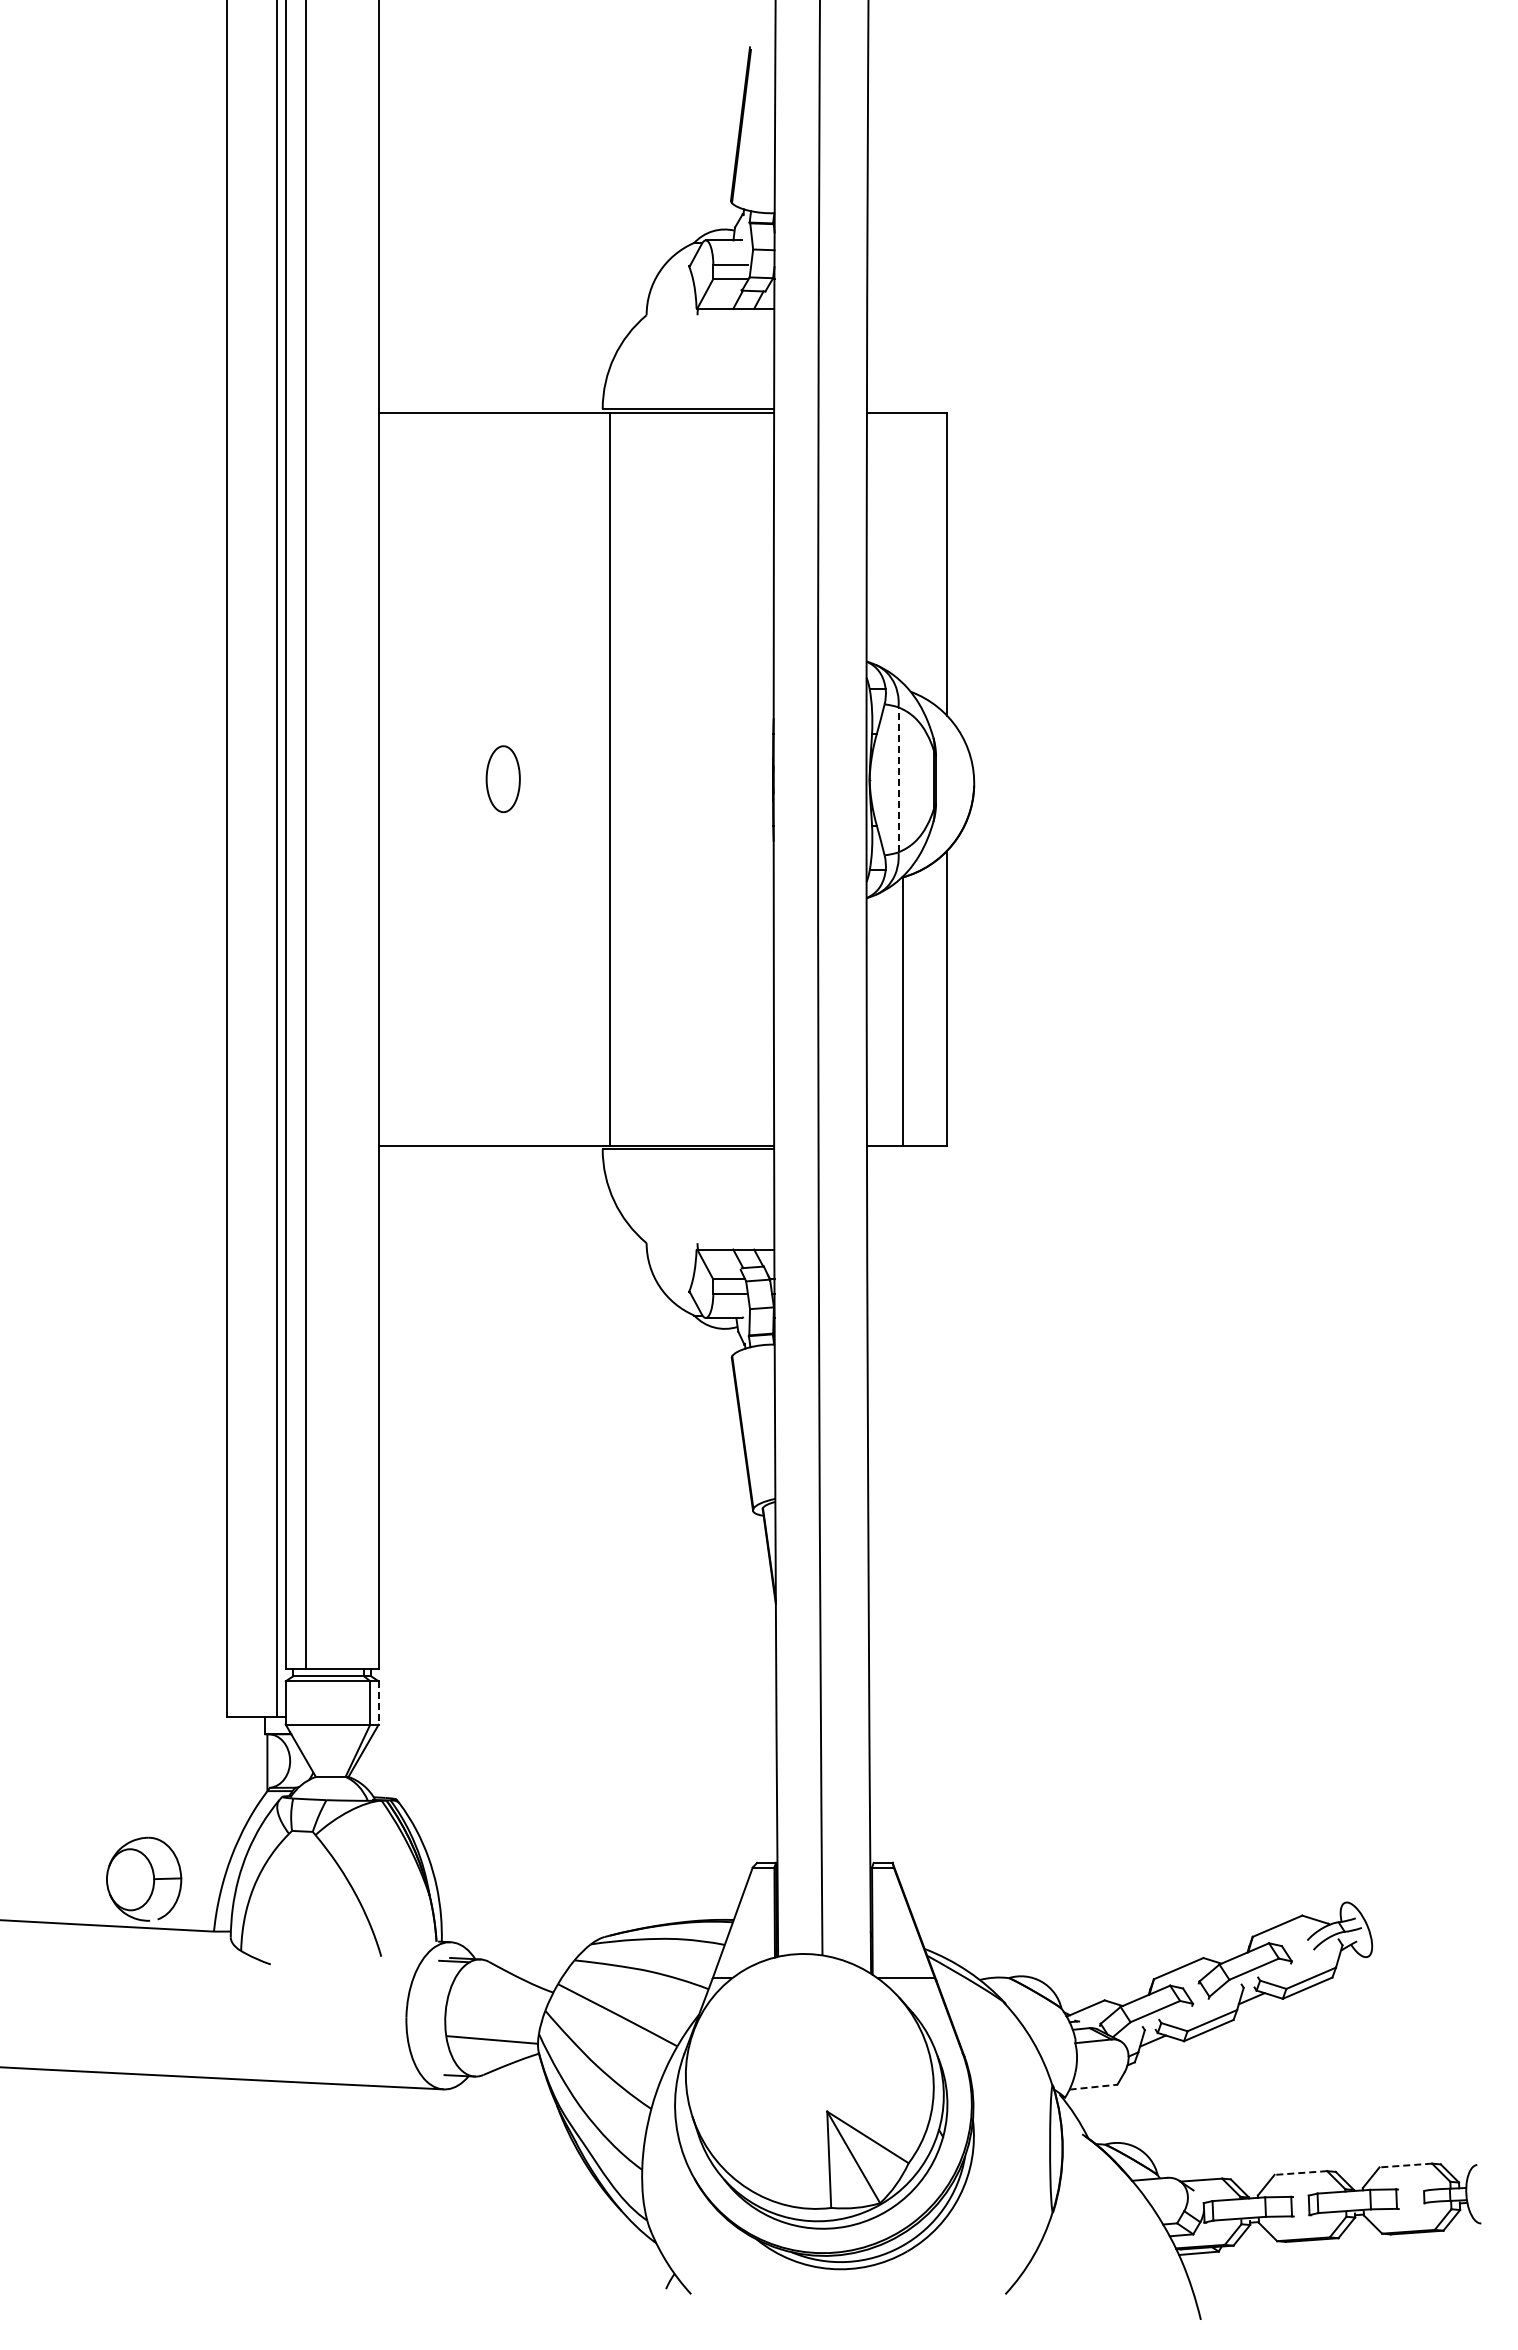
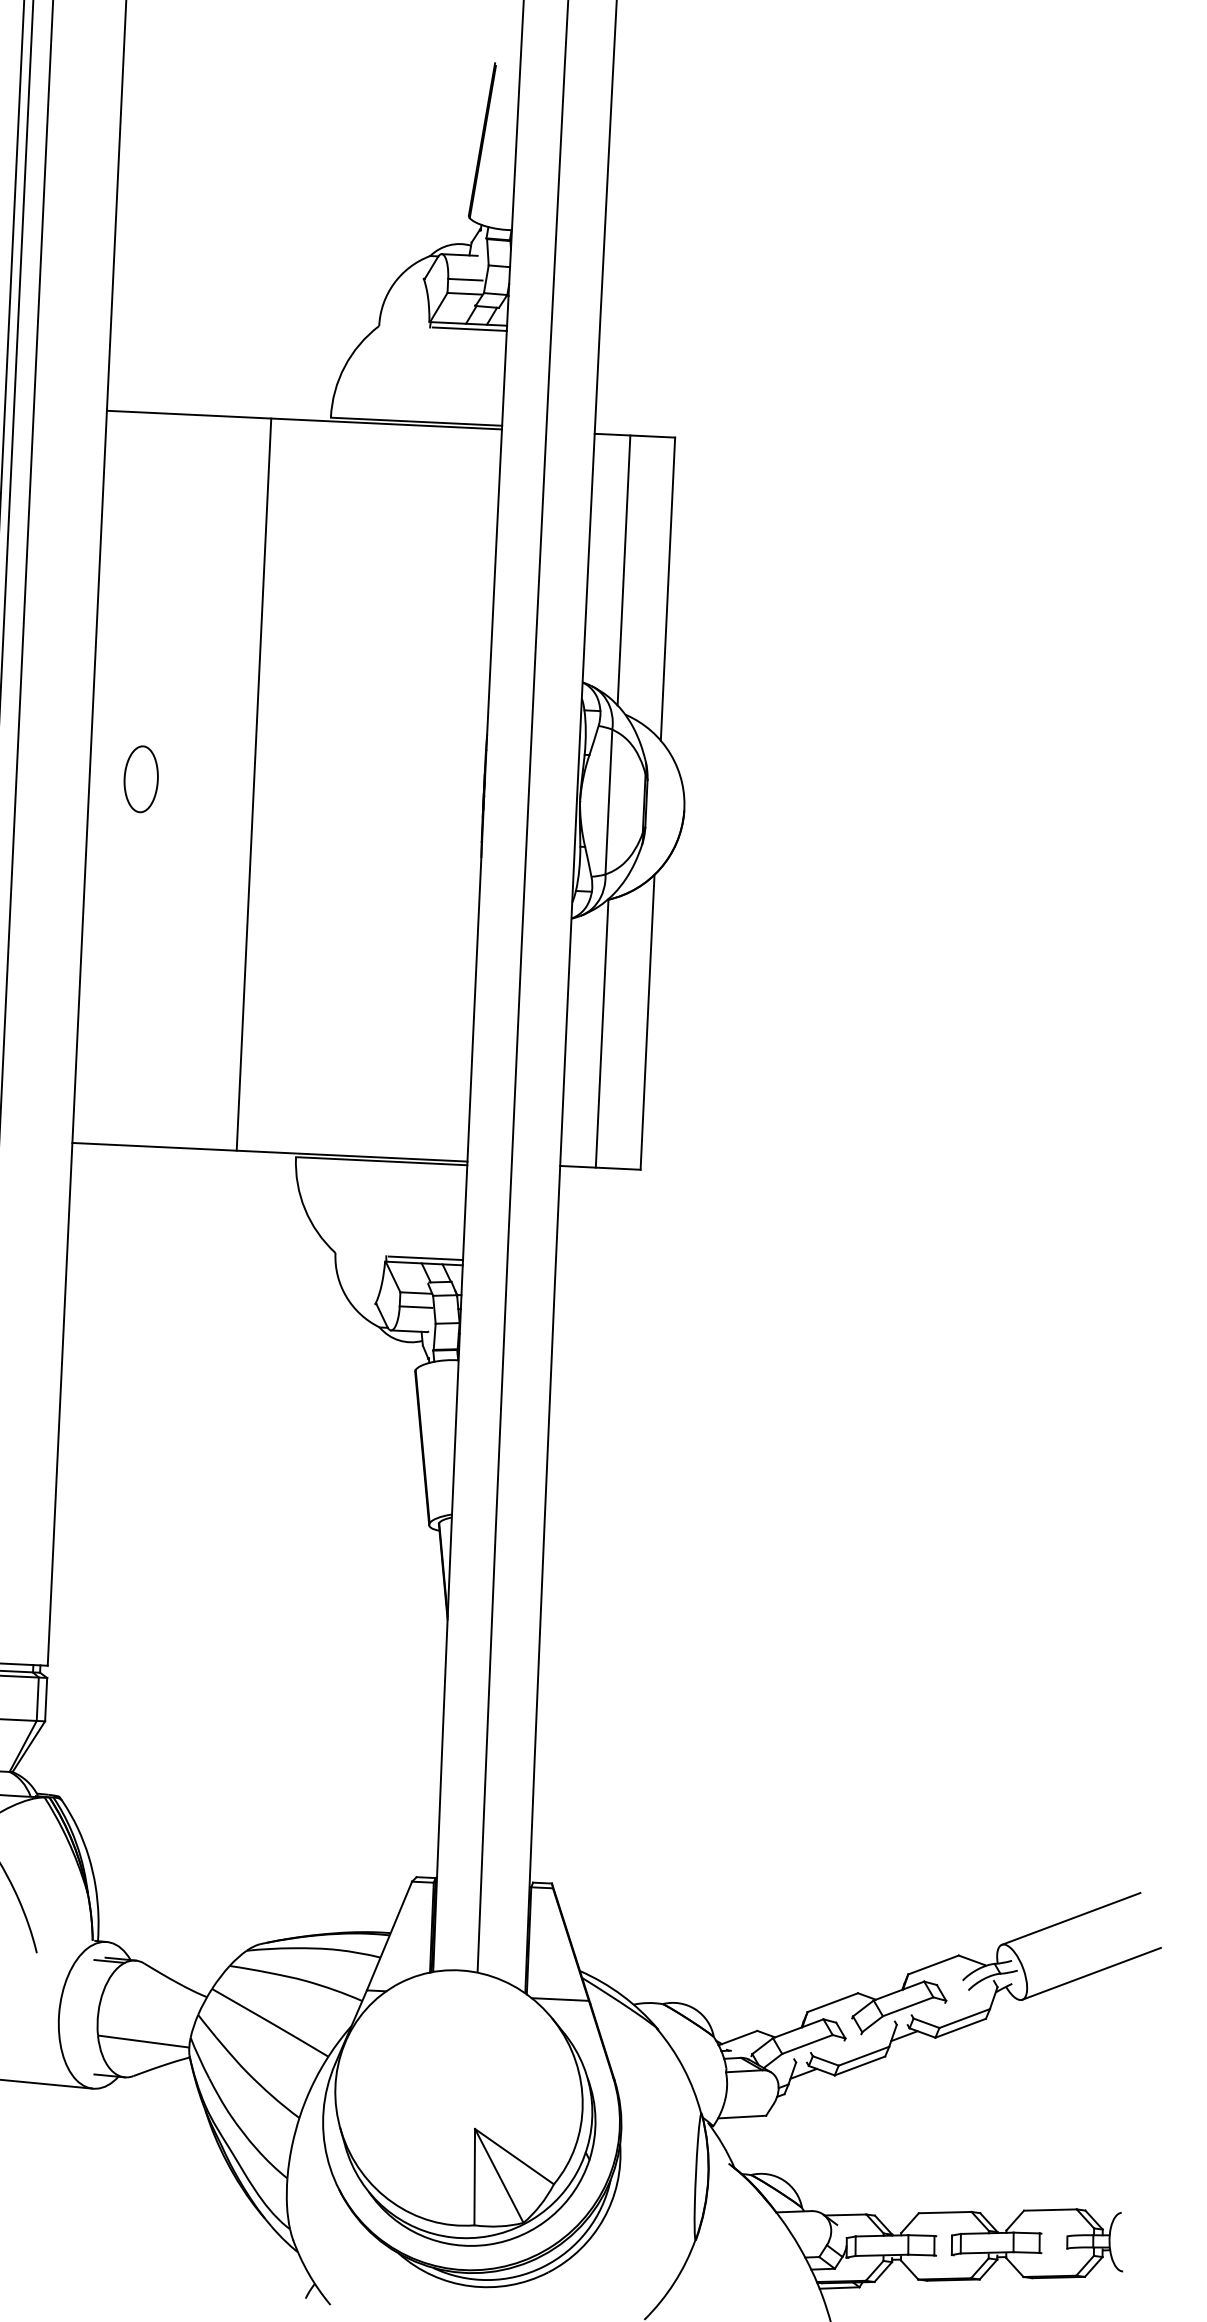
line: (737, 314) -> (470, 329), added
line: (902, 547) -> (623, 570), added
line: (610, 778) -> (254, 783), moved
part: (502, 779) -> (140, 779), moved
line: (898, 779) -> (608, 801), dashed -> solid
line: (737, 1244) -> (426, 1258), added
line: (378, 1703) -> (45, 1700), dashed -> solid
line: (1412, 1873) -> (1070, 1918), added
line: (1435, 1927) -> (1091, 1973), added
line: (1093, 2087) -> (742, 2117), dashed -> solid
line: (1405, 2165) -> (1050, 2210), dashed -> solid
line: (1300, 2173) -> (944, 2213), dashed -> solid

